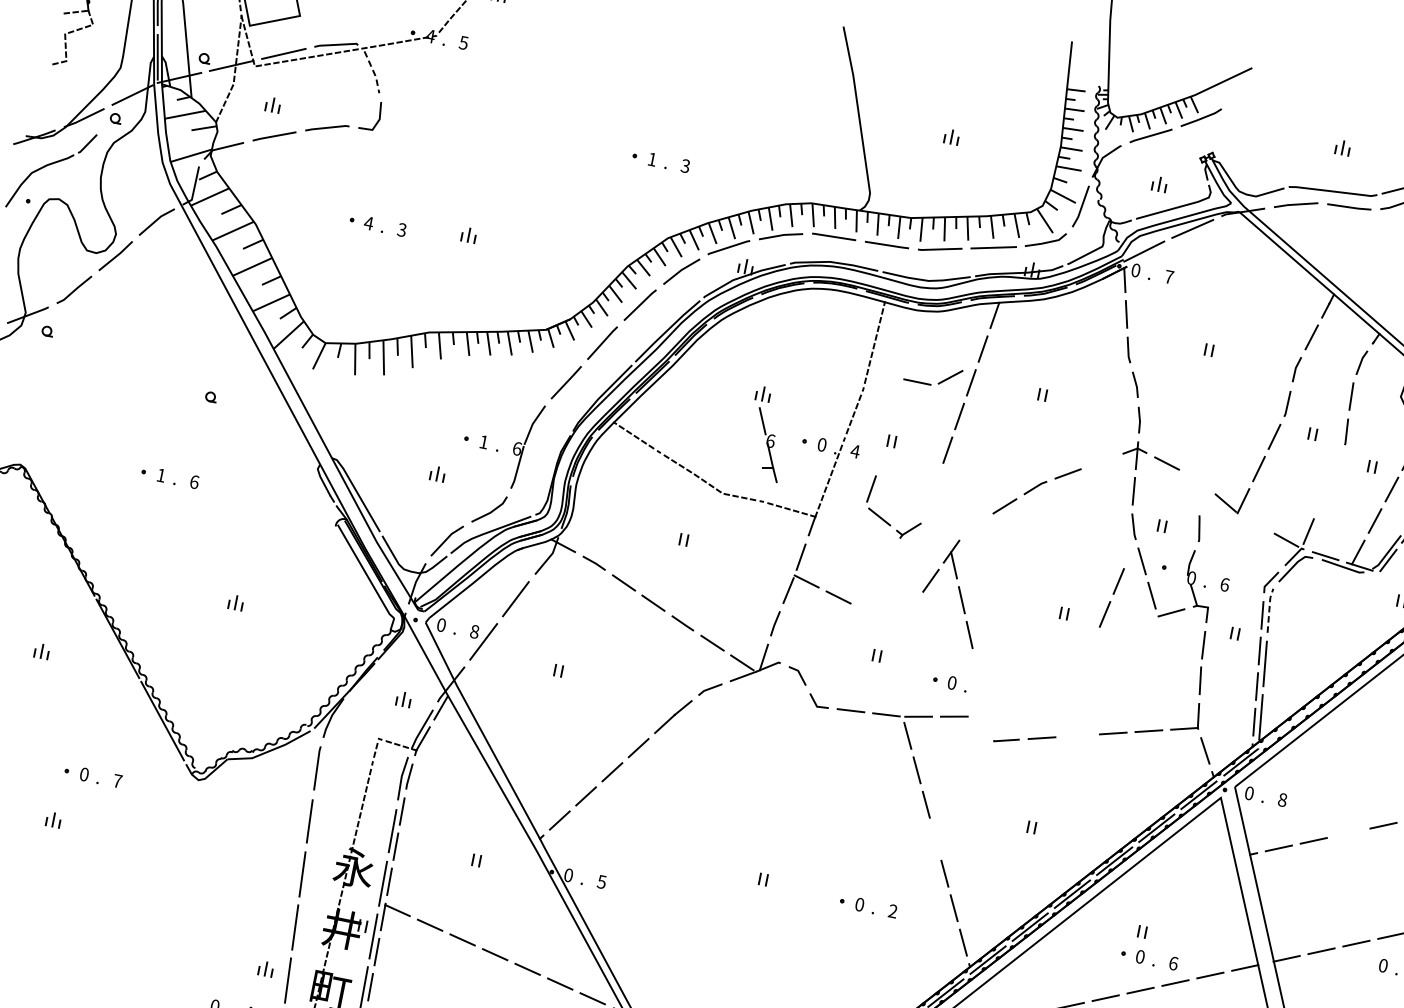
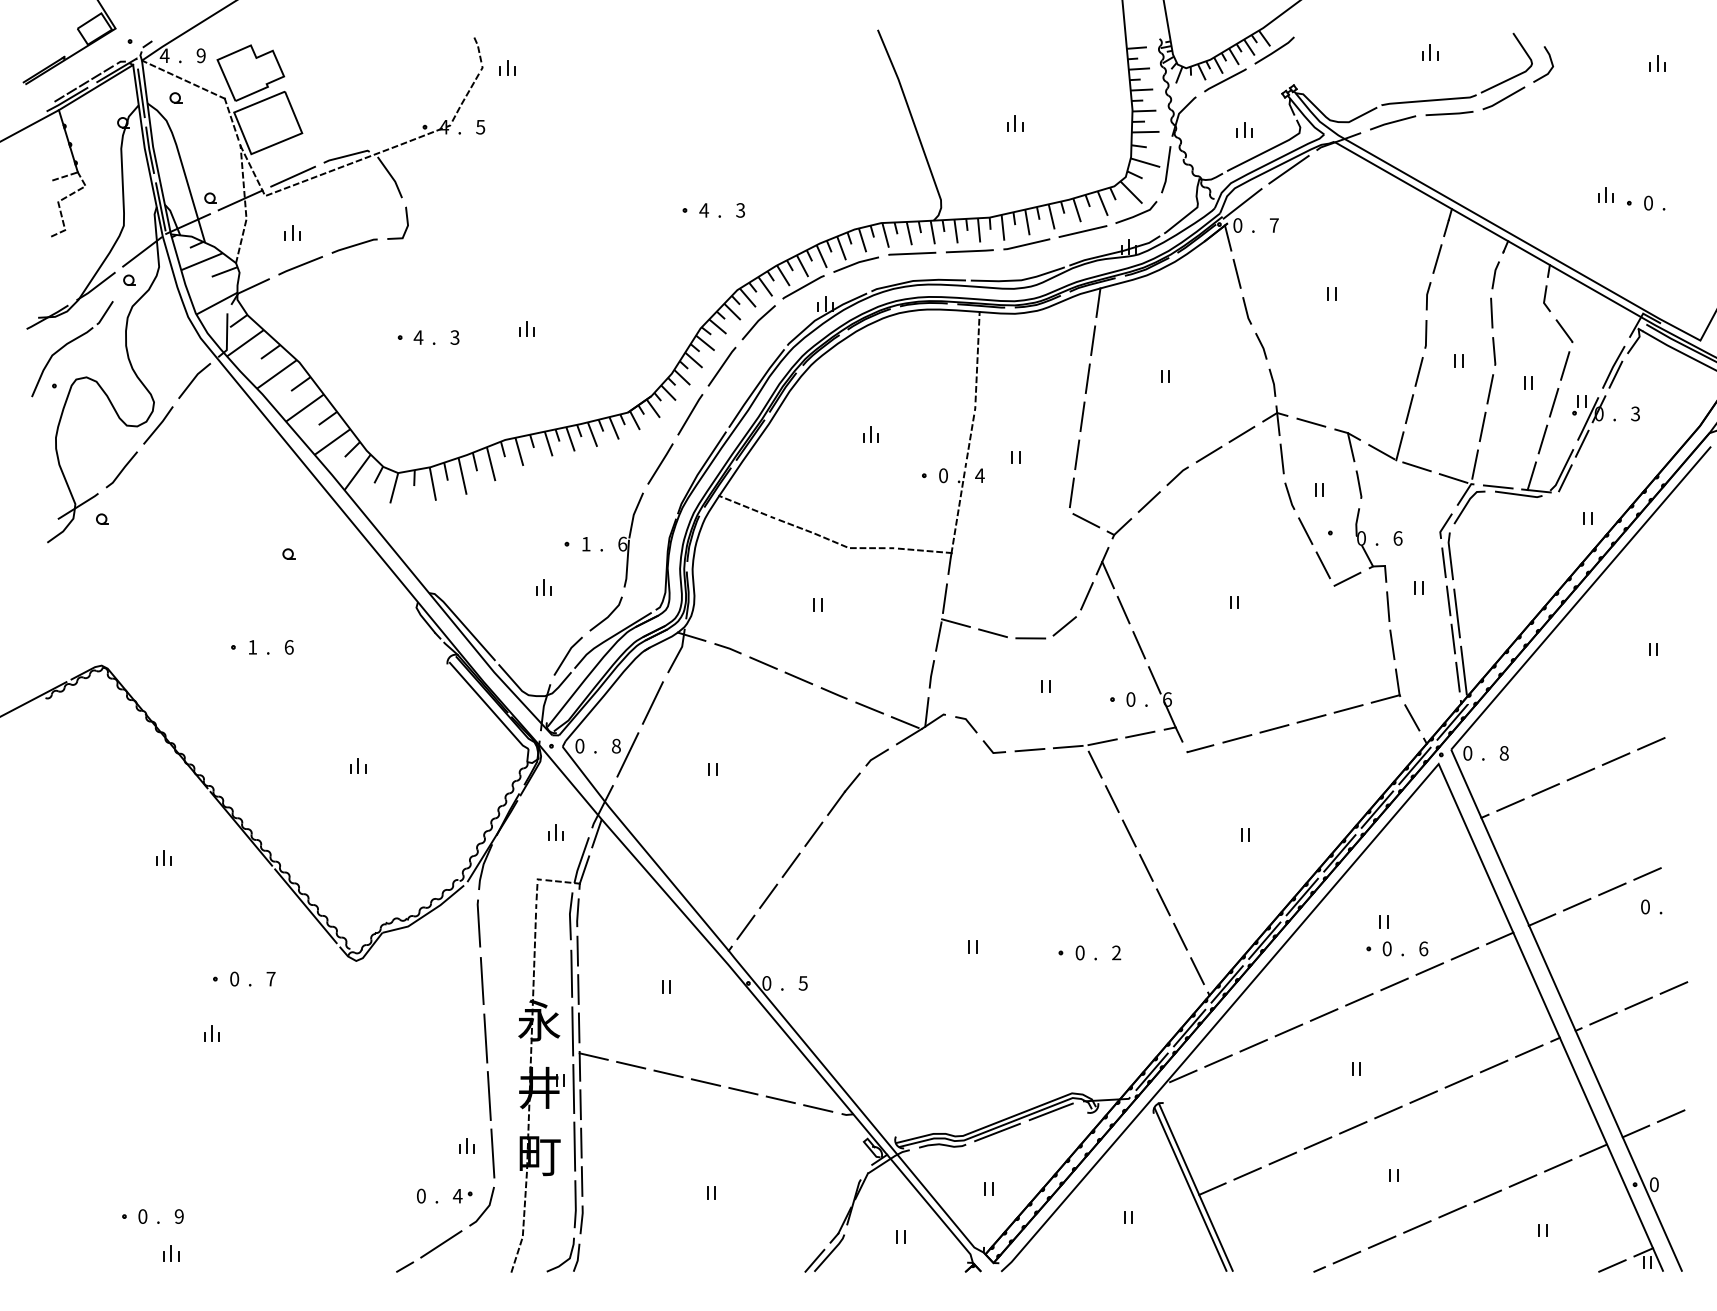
line: (373, 71) -> (391, 176), dashed -> solid
text: (651, 159) -> (703, 210), 1 -> 4
part: (930, 383) -> (1045, 637), moved
part: (768, 445) -> (1165, 704), moved
line: (1101, 461) -> (1241, 434), added
part: (1195, 490) -> (1347, 445), added
part: (884, 519) -> (1092, 522), moved
line: (1254, 522) -> (1416, 466), added
line: (1112, 594) -> (1486, 404), moved
line: (1269, 609) -> (1450, 555), dashed -> solid
line: (1077, 735) -> (1274, 728), added
line: (1348, 833) -> (1580, 774), added
line: (934, 838) -> (1145, 867), added

